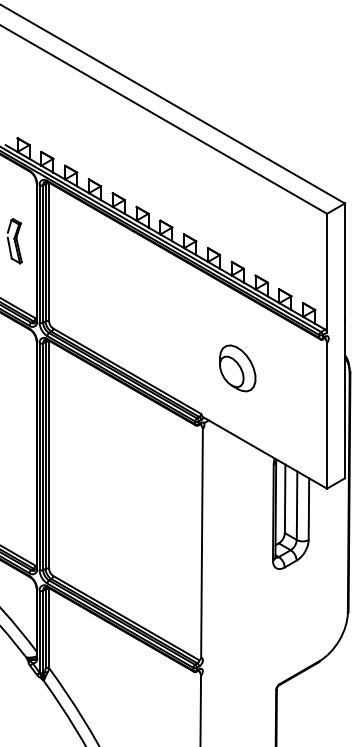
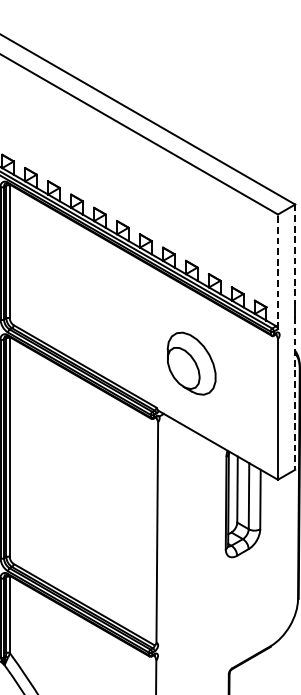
line: (344, 255) -> (294, 254), solid -> dashed
line: (327, 272) -> (278, 271), solid -> dashed
part: (237, 368) -> (191, 363), size x1.4
line: (344, 399) -> (294, 393), solid -> dashed

